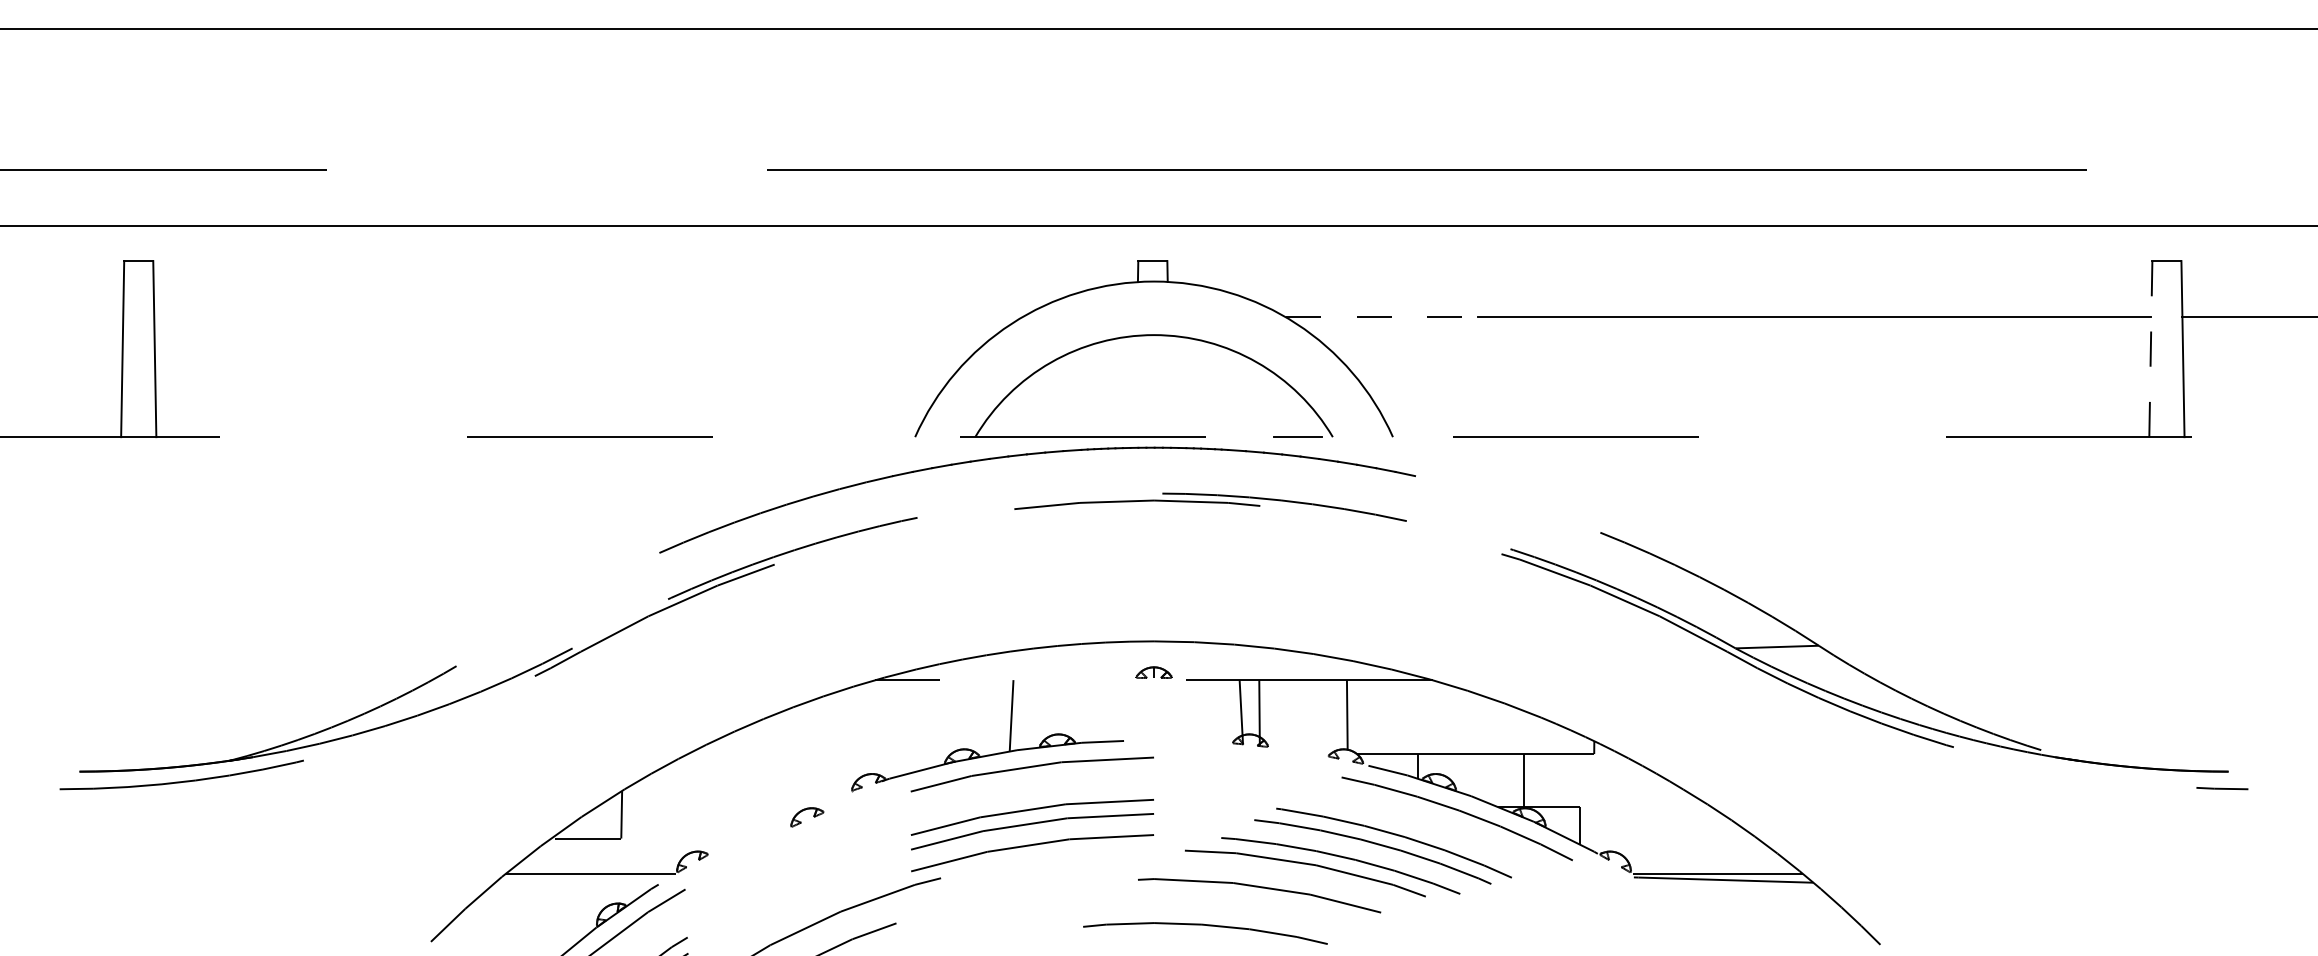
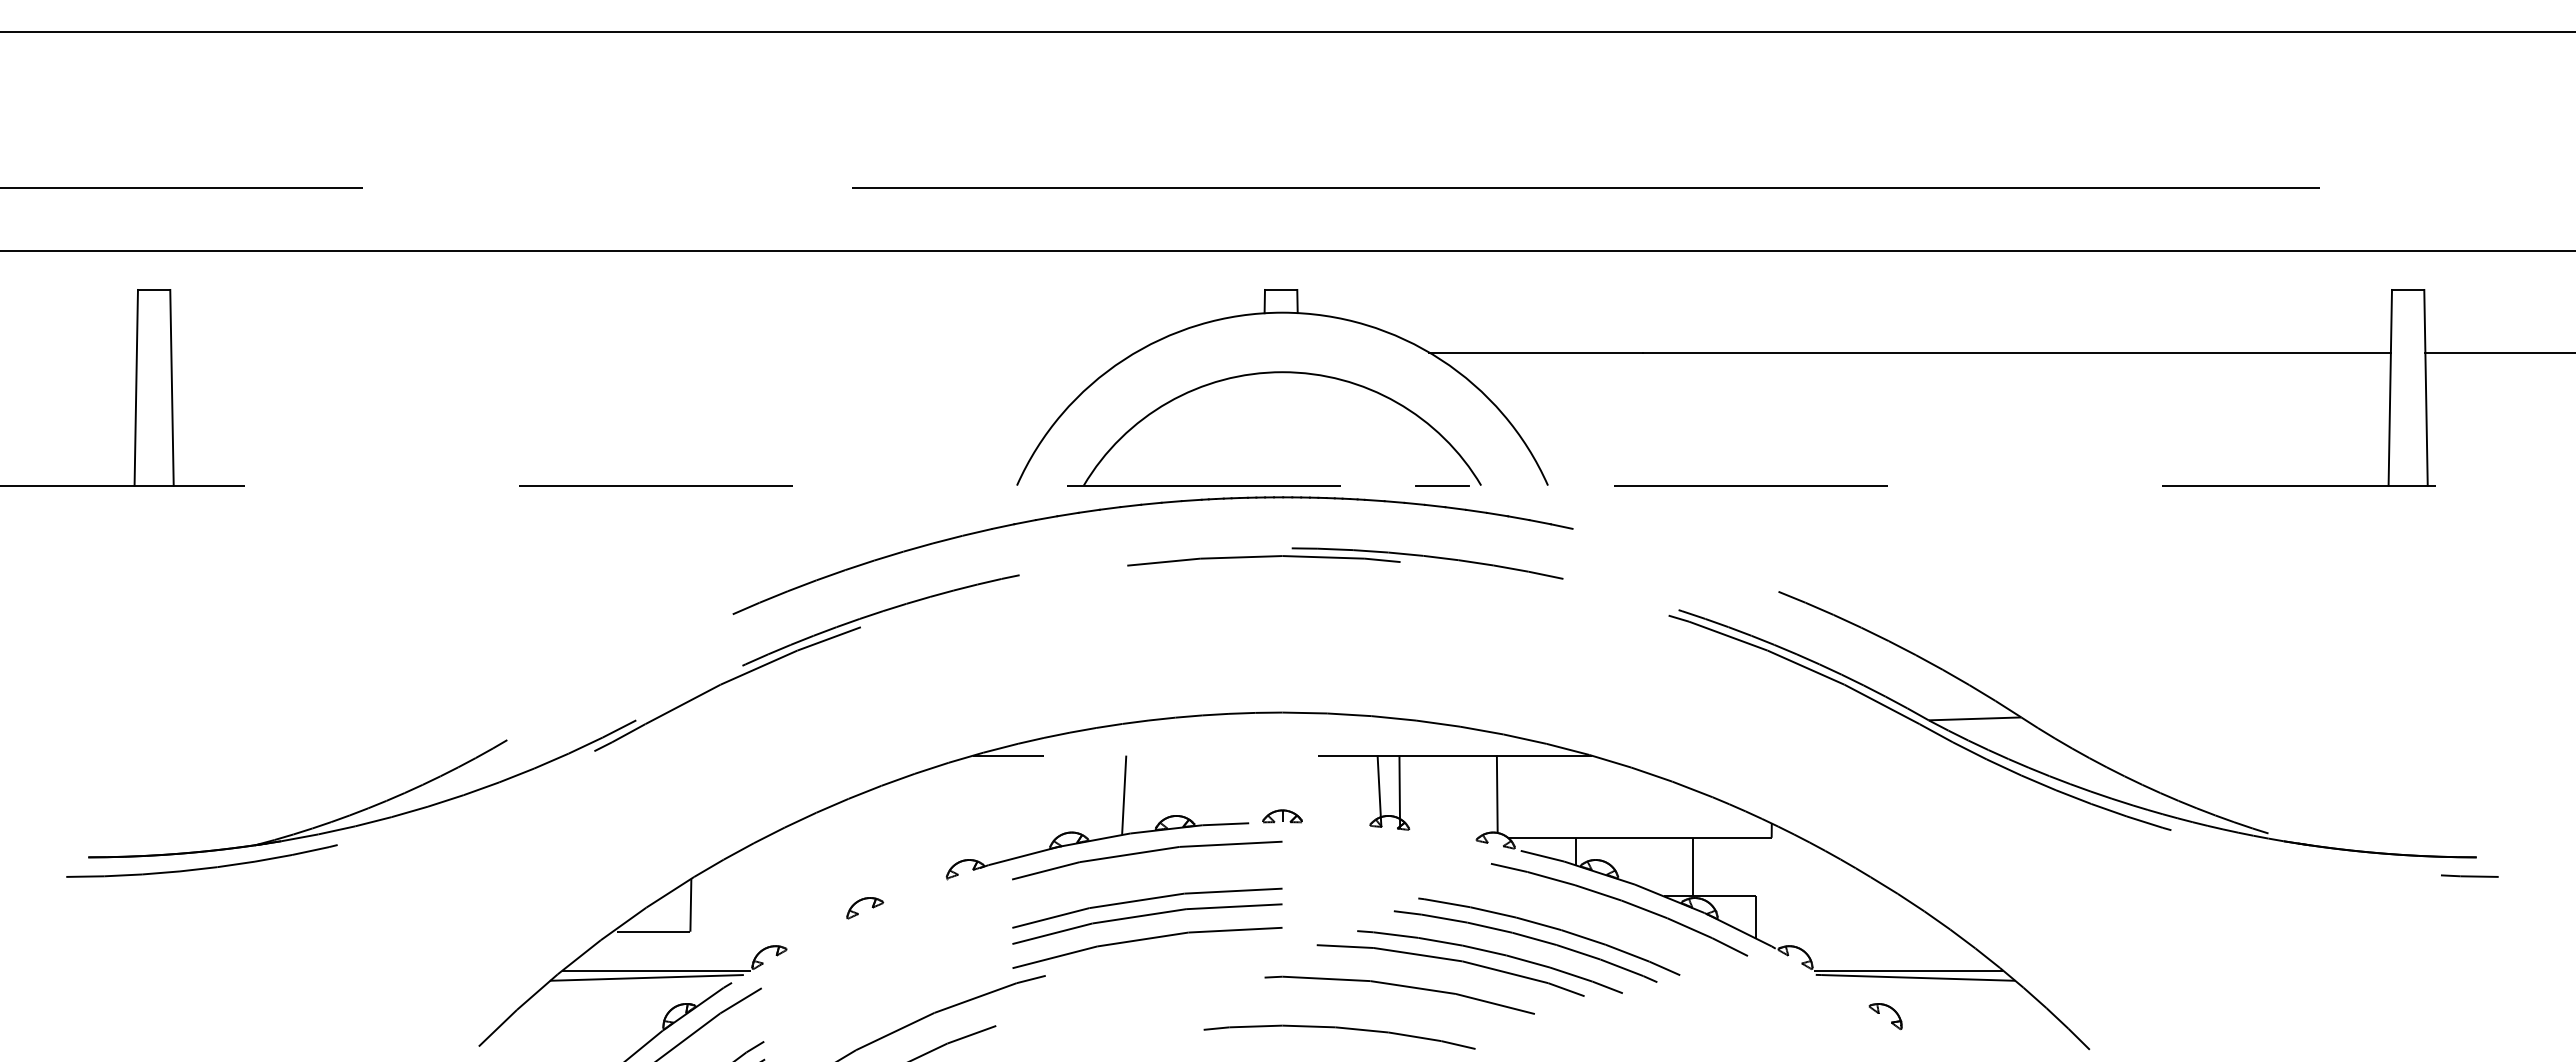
line: (1381, 317) -> (1535, 352), dashed -> solid
line: (2151, 348) -> (2390, 387), dashed -> solid
part: (1154, 672) -> (1282, 816), moved
part: (813, 816) -> (871, 907), moved
line: (581, 879) -> (646, 977), added
part: (1691, 912) -> (1879, 1013), added

